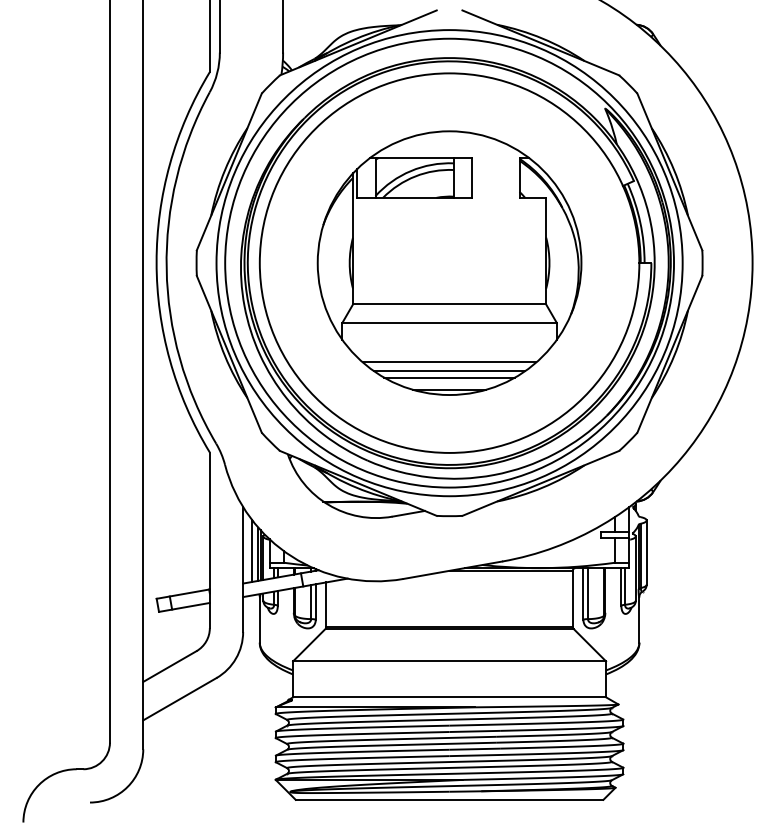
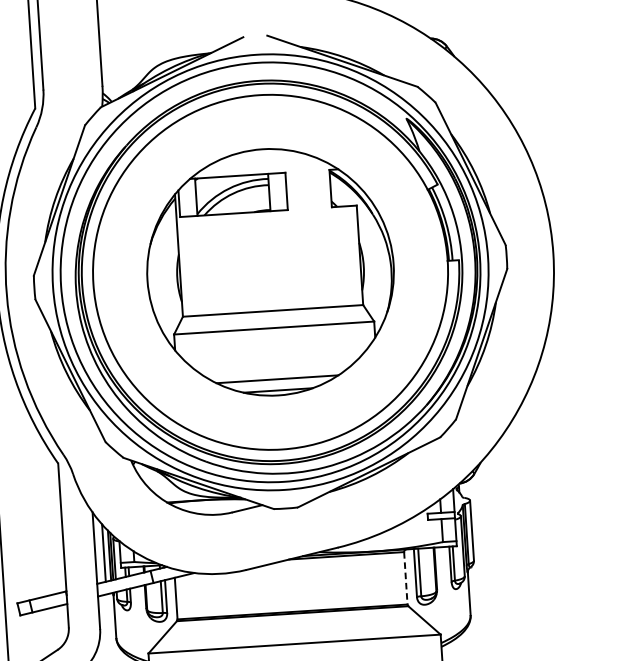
line: (449, 362) -> (276, 365), removed
line: (449, 371) -> (277, 373), removed
line: (572, 599) -> (405, 578), solid -> dashed

